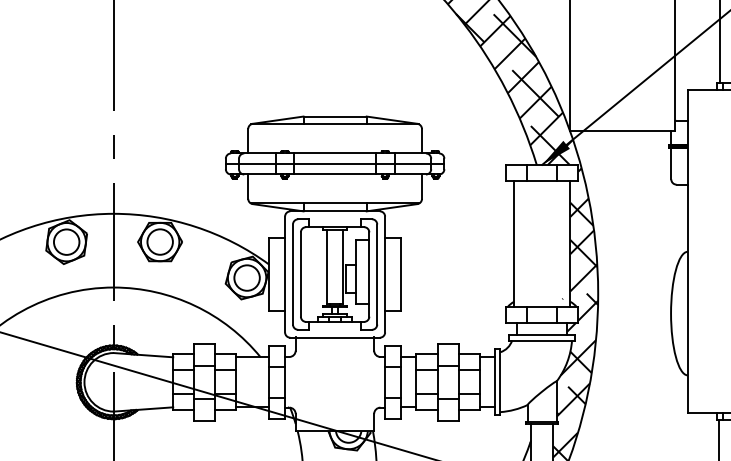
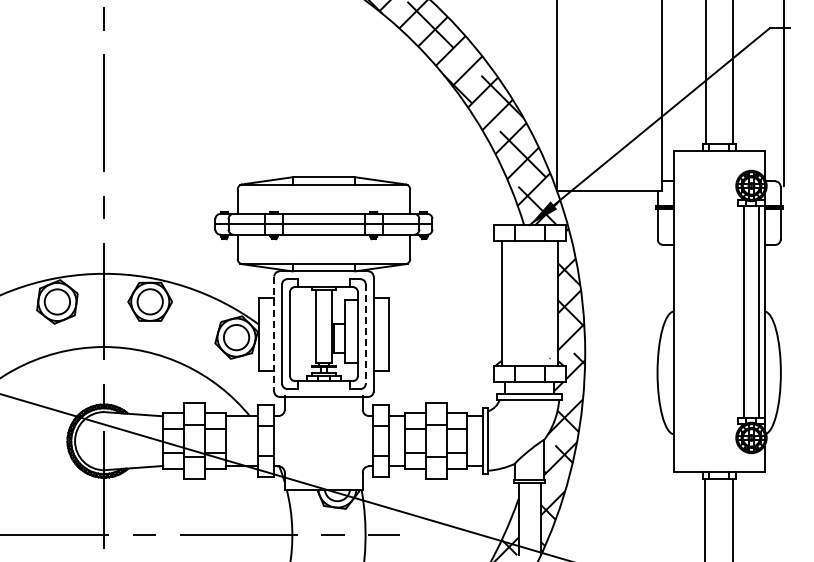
line: (285, 274) -> (274, 334), solid -> dashed
line: (376, 274) -> (365, 334), solid -> dashed

